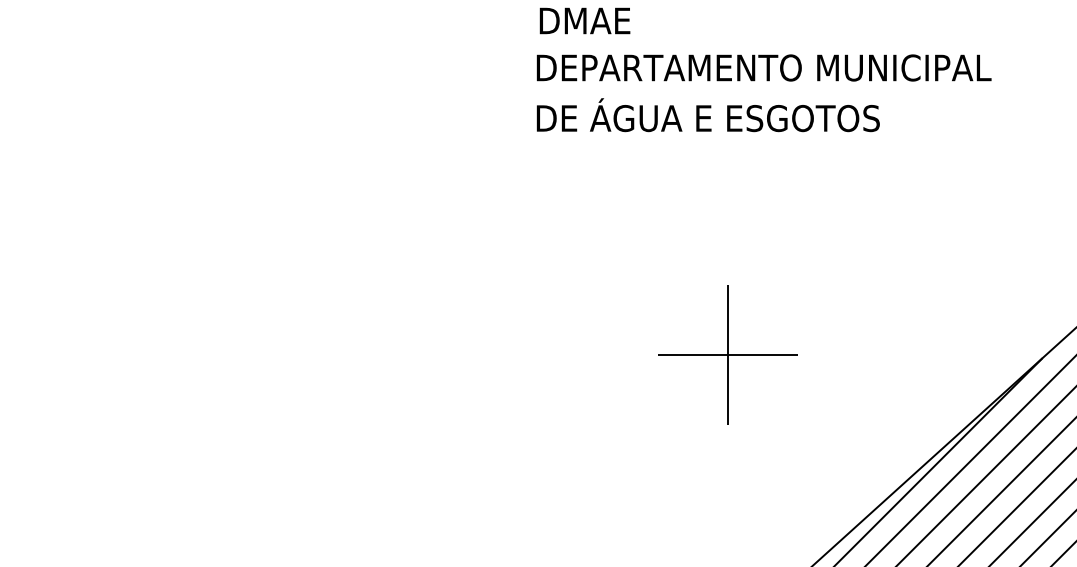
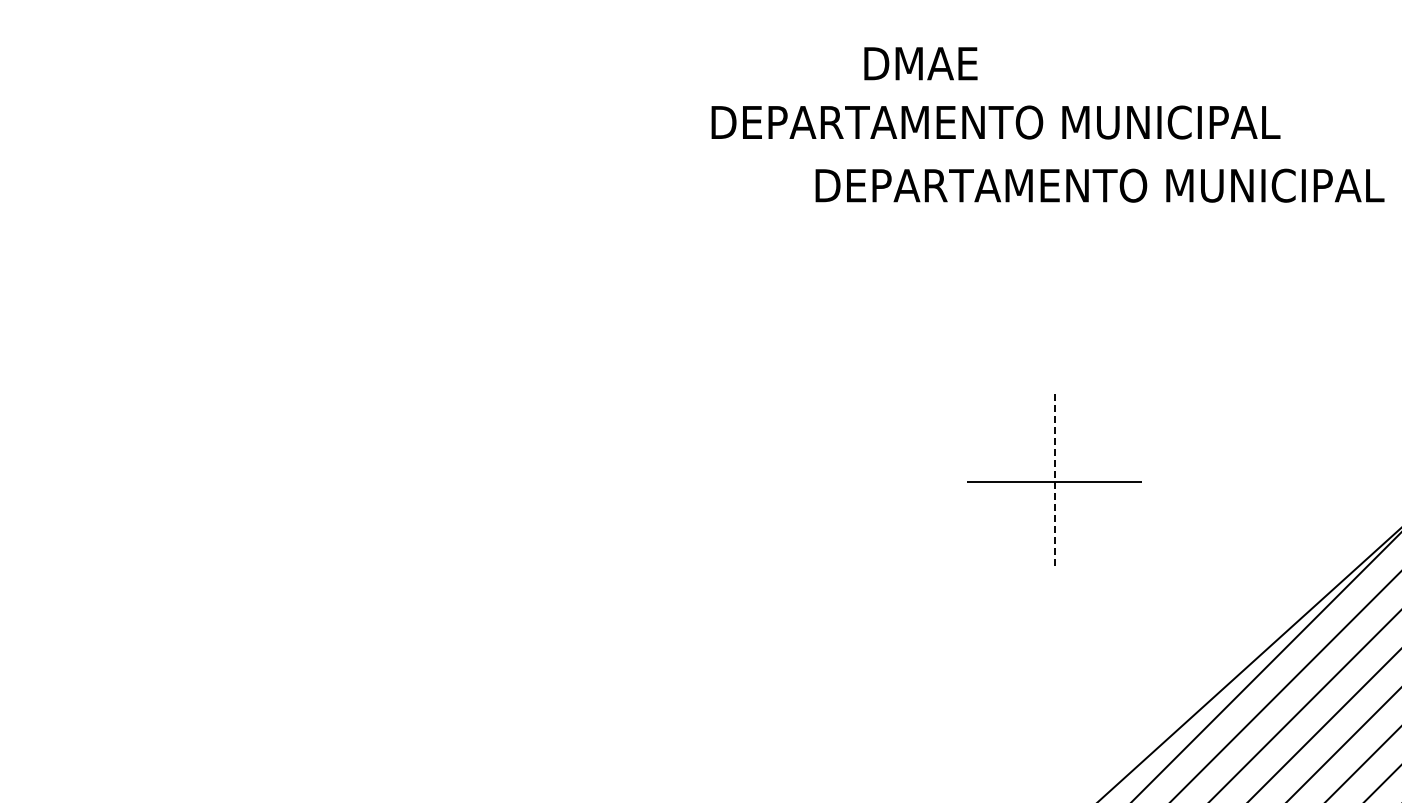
text: (584, 20) -> (920, 63), moved
text: (763, 67) -> (995, 122), moved
text: (786, 115) -> (1128, 181), DE ÁGUA E ESGOTOS -> DEPARTAMENTO MUNICIPAL
line: (727, 354) -> (1054, 481), solid -> dashed

